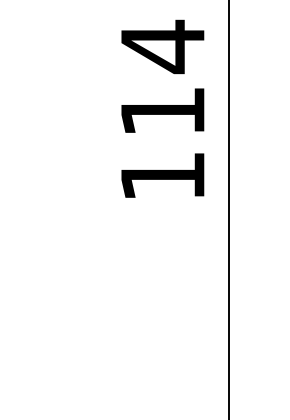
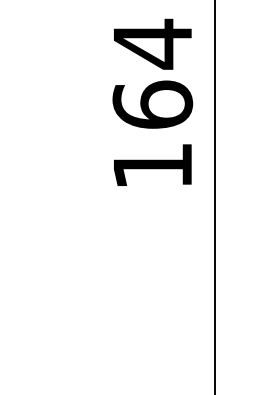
text: (162, 110) -> (152, 104), 114 -> 164

